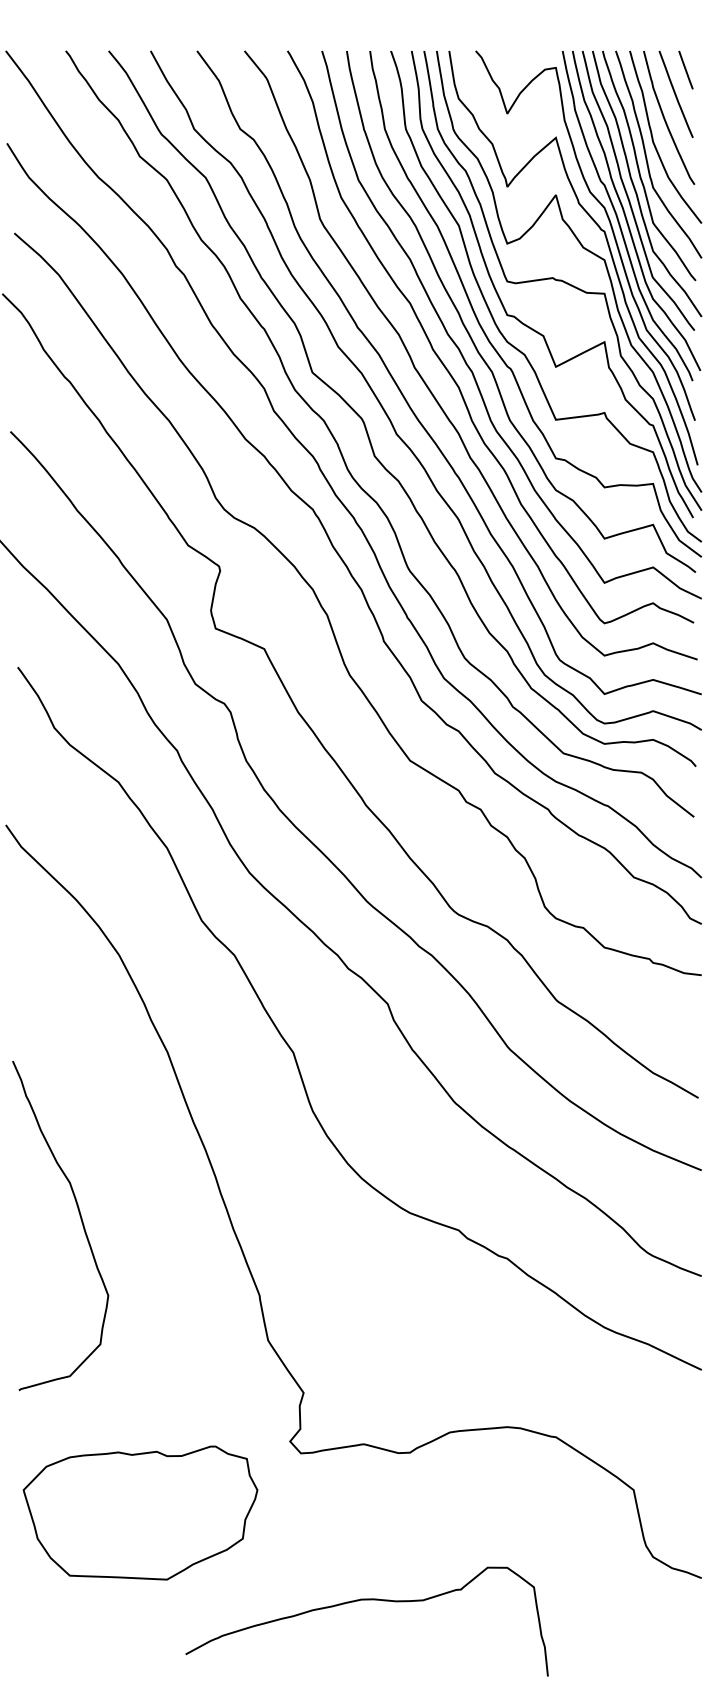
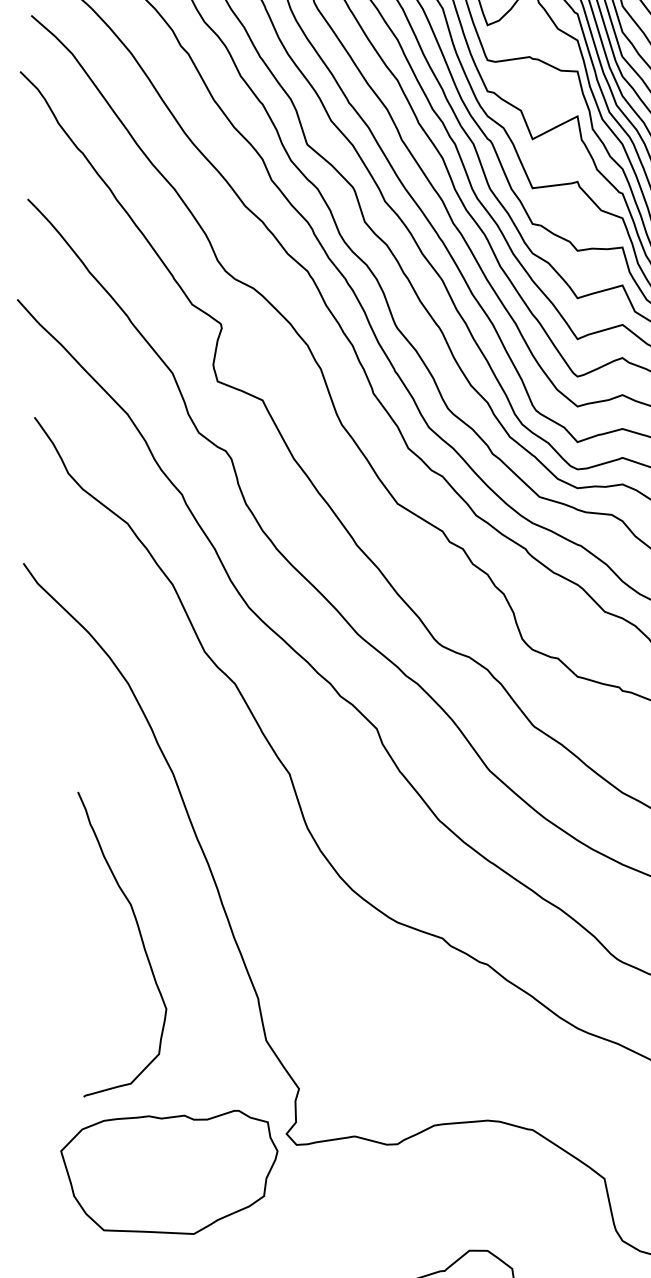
curve: (80, 1219) -> (140, 938), moved
part: (140, 1512) -> (169, 1171), moved

